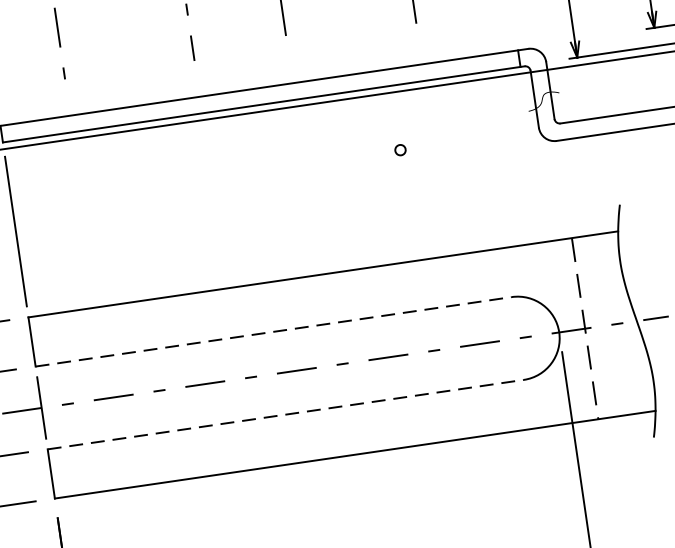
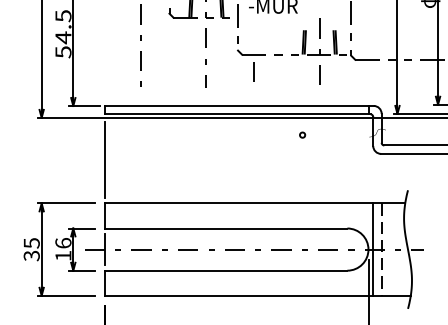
part: (400, 148) -> (302, 134), moved
line: (569, 330) -> (373, 249), added
line: (274, 331) -> (226, 228), dashed -> solid
line: (286, 414) -> (226, 270), dashed -> solid

